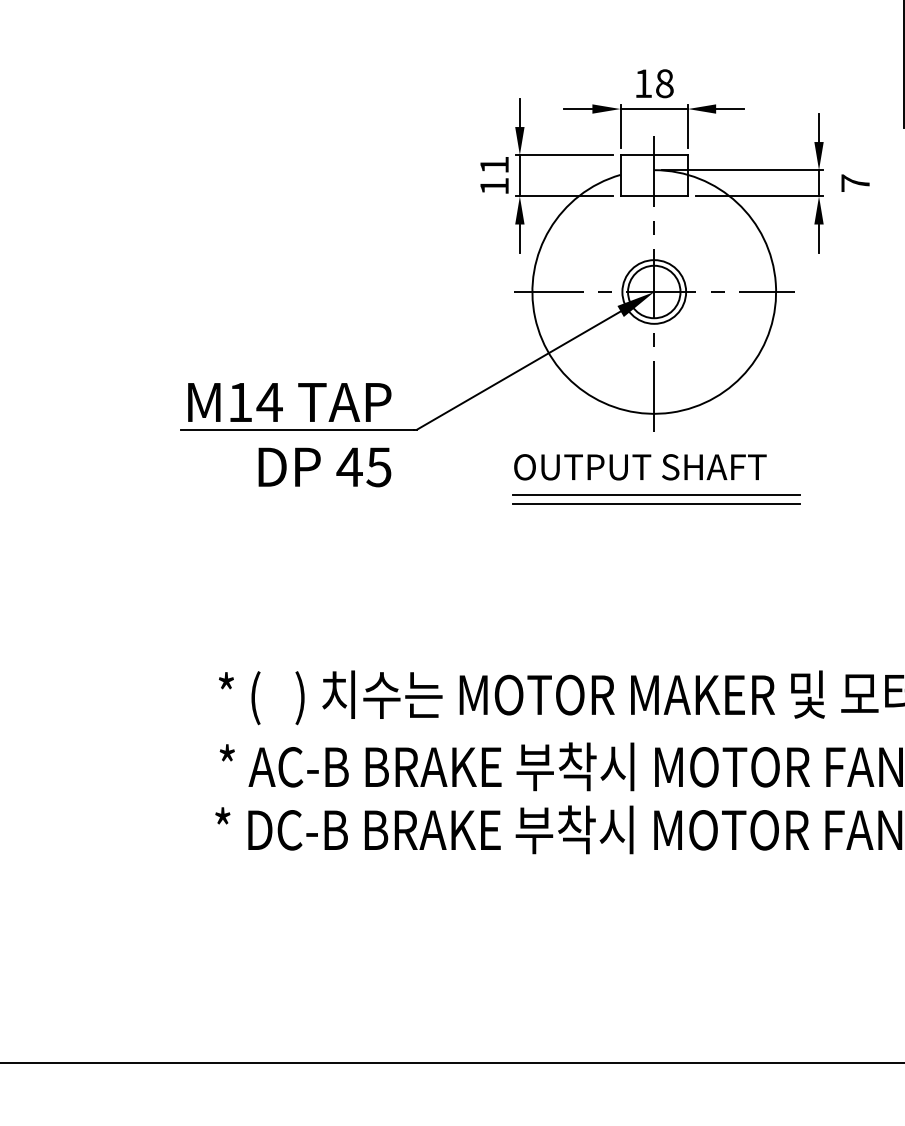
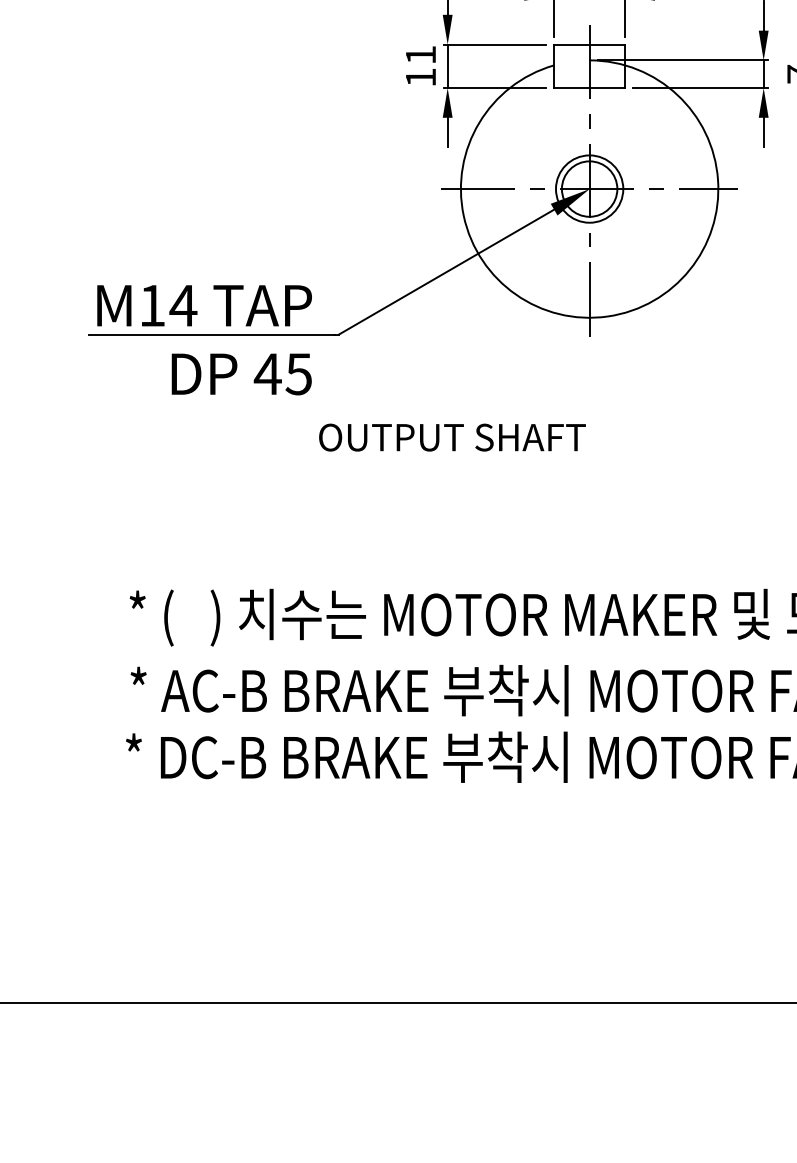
text: (640, 467) -> (452, 437), moved
line: (656, 495) -> (592, 404), removed
line: (656, 503) -> (592, 412), removed

